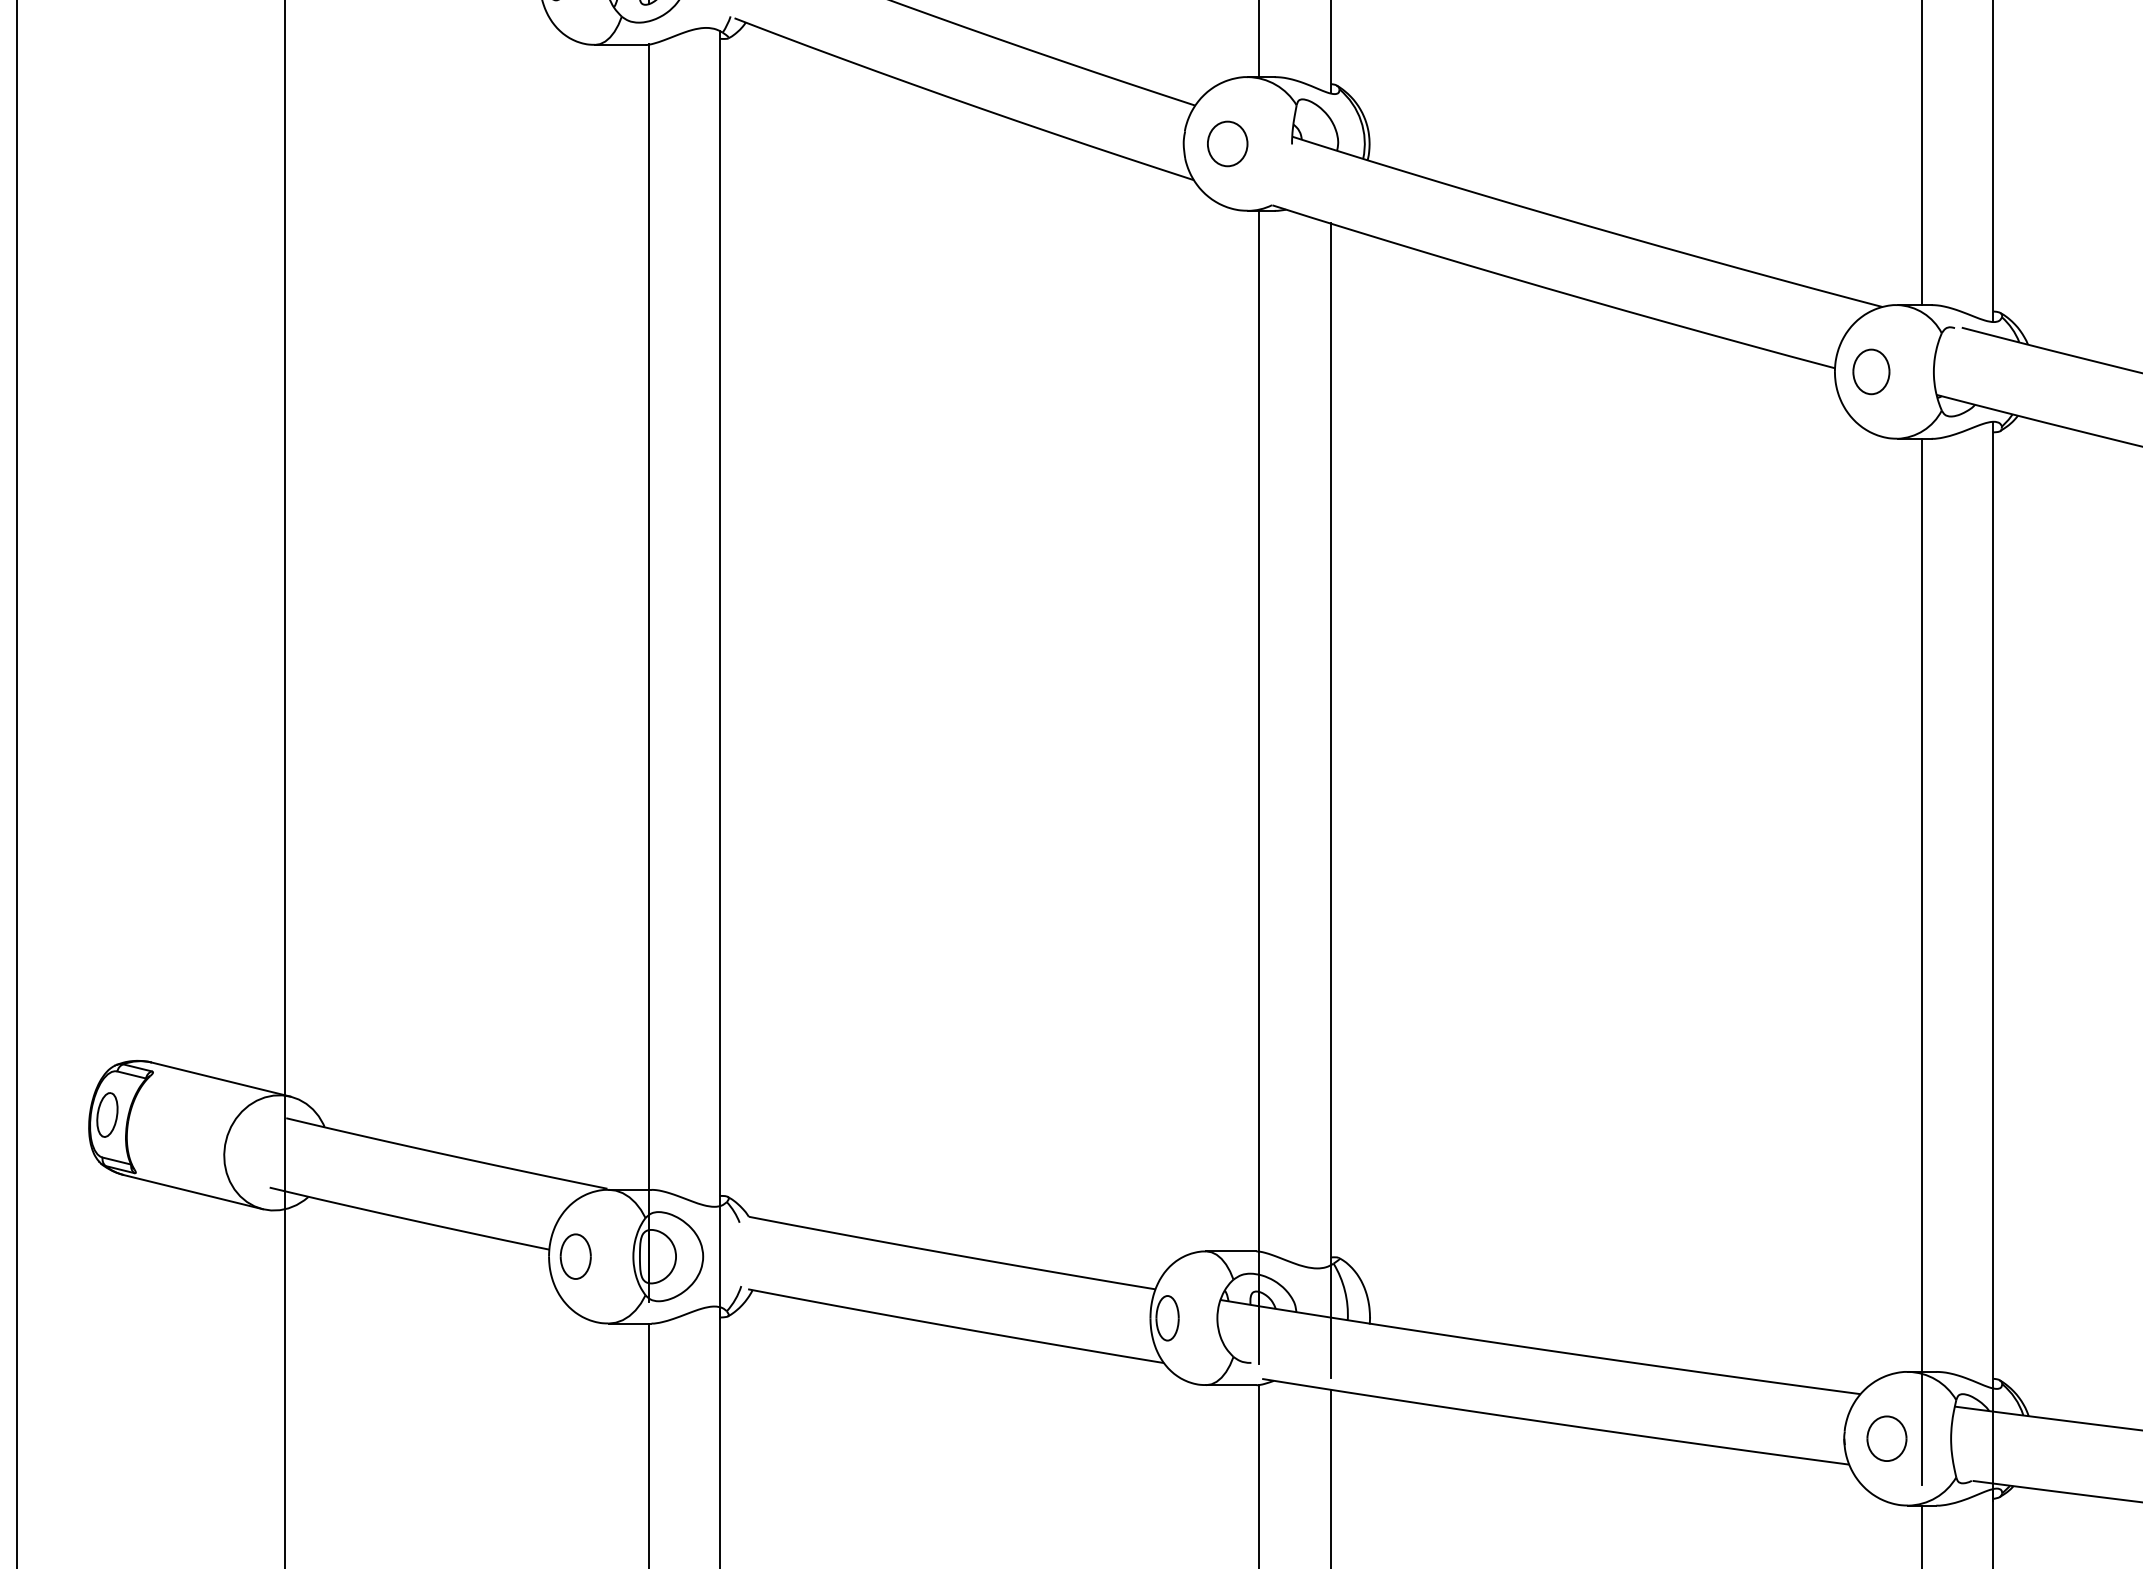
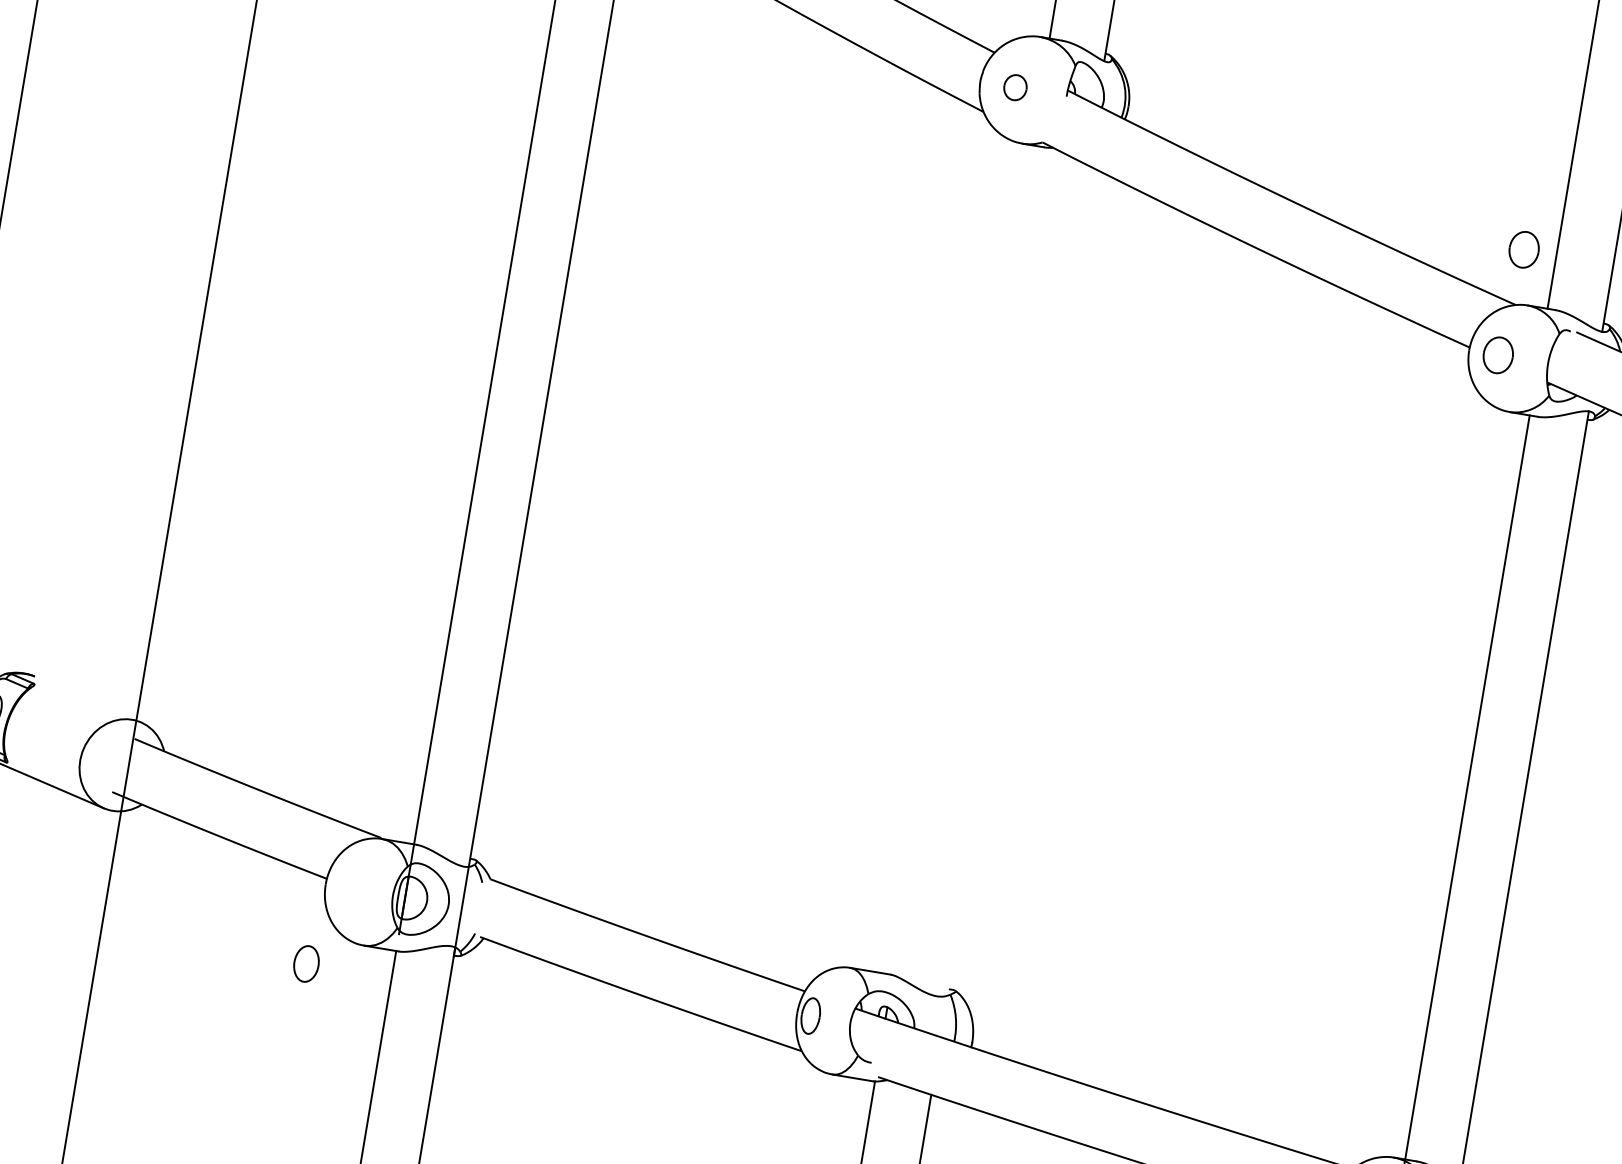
part: (1227, 143) -> (1015, 87), size x0.7
part: (1881, 237) -> (1524, 249), added
line: (1259, 787) -> (954, 605), removed
line: (1330, 800) -> (1009, 624), removed
line: (220, 1079) -> (87, 699), removed
part: (575, 1256) -> (306, 963), moved

